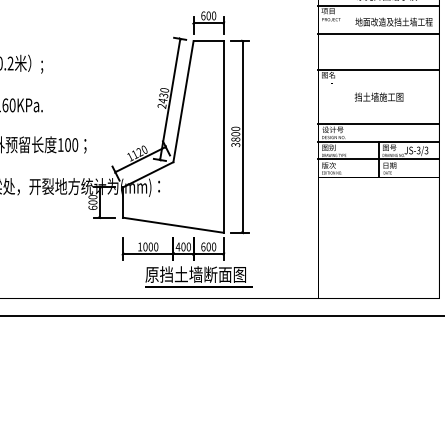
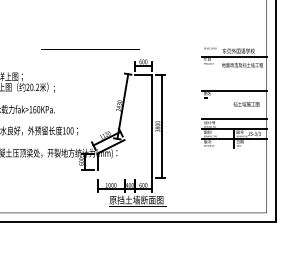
line: (377, 33) -> (233, 71), removed
text: (379, 97) -> (246, 104), moved
line: (182, 101) -> (129, 107), removed
line: (173, 224) -> (124, 173), removed

